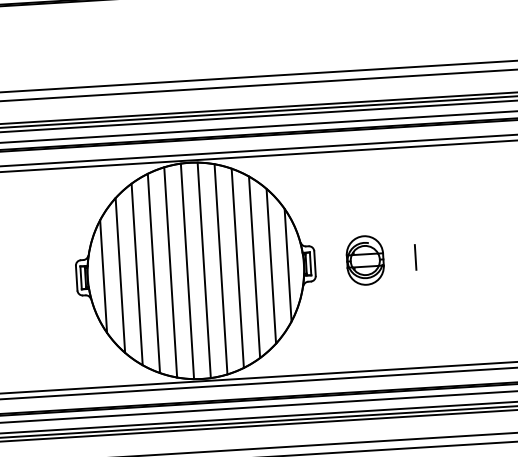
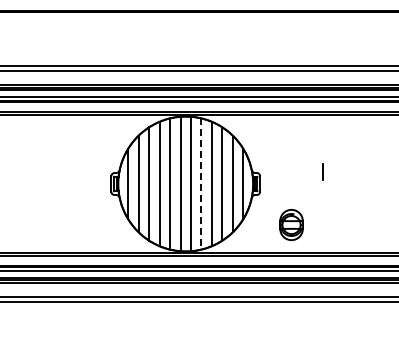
line: (414, 256) -> (322, 171), moved
part: (365, 261) -> (291, 225), moved
line: (221, 270) -> (201, 184), solid -> dashed

